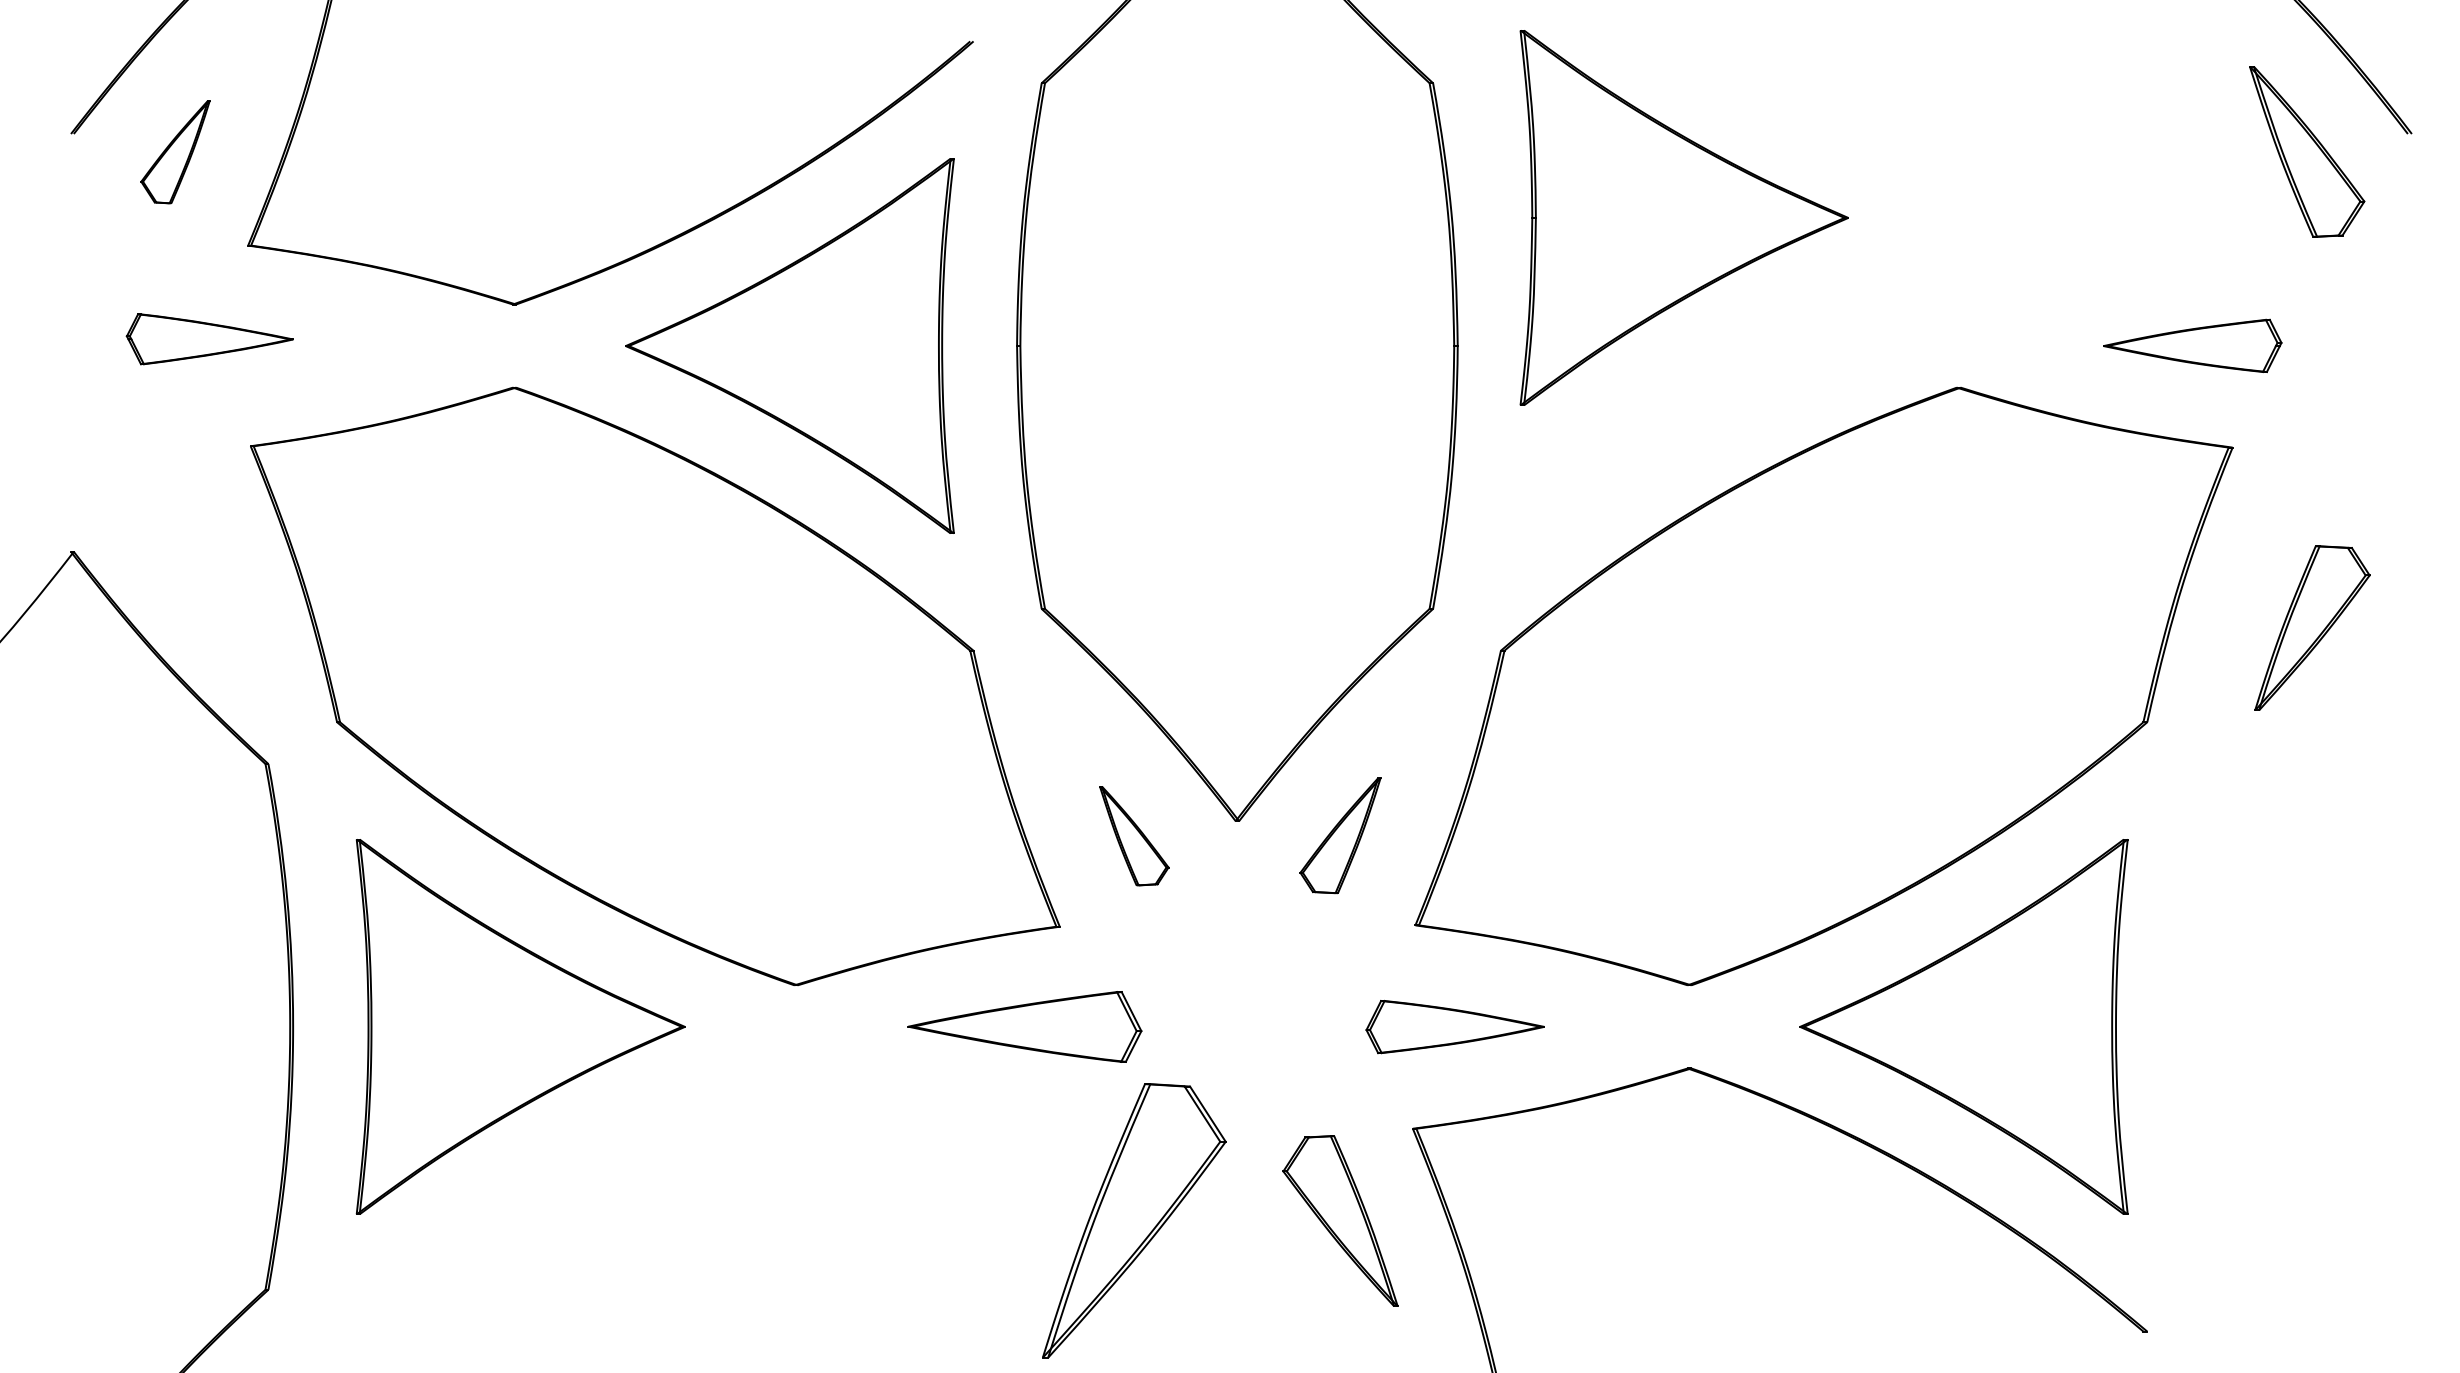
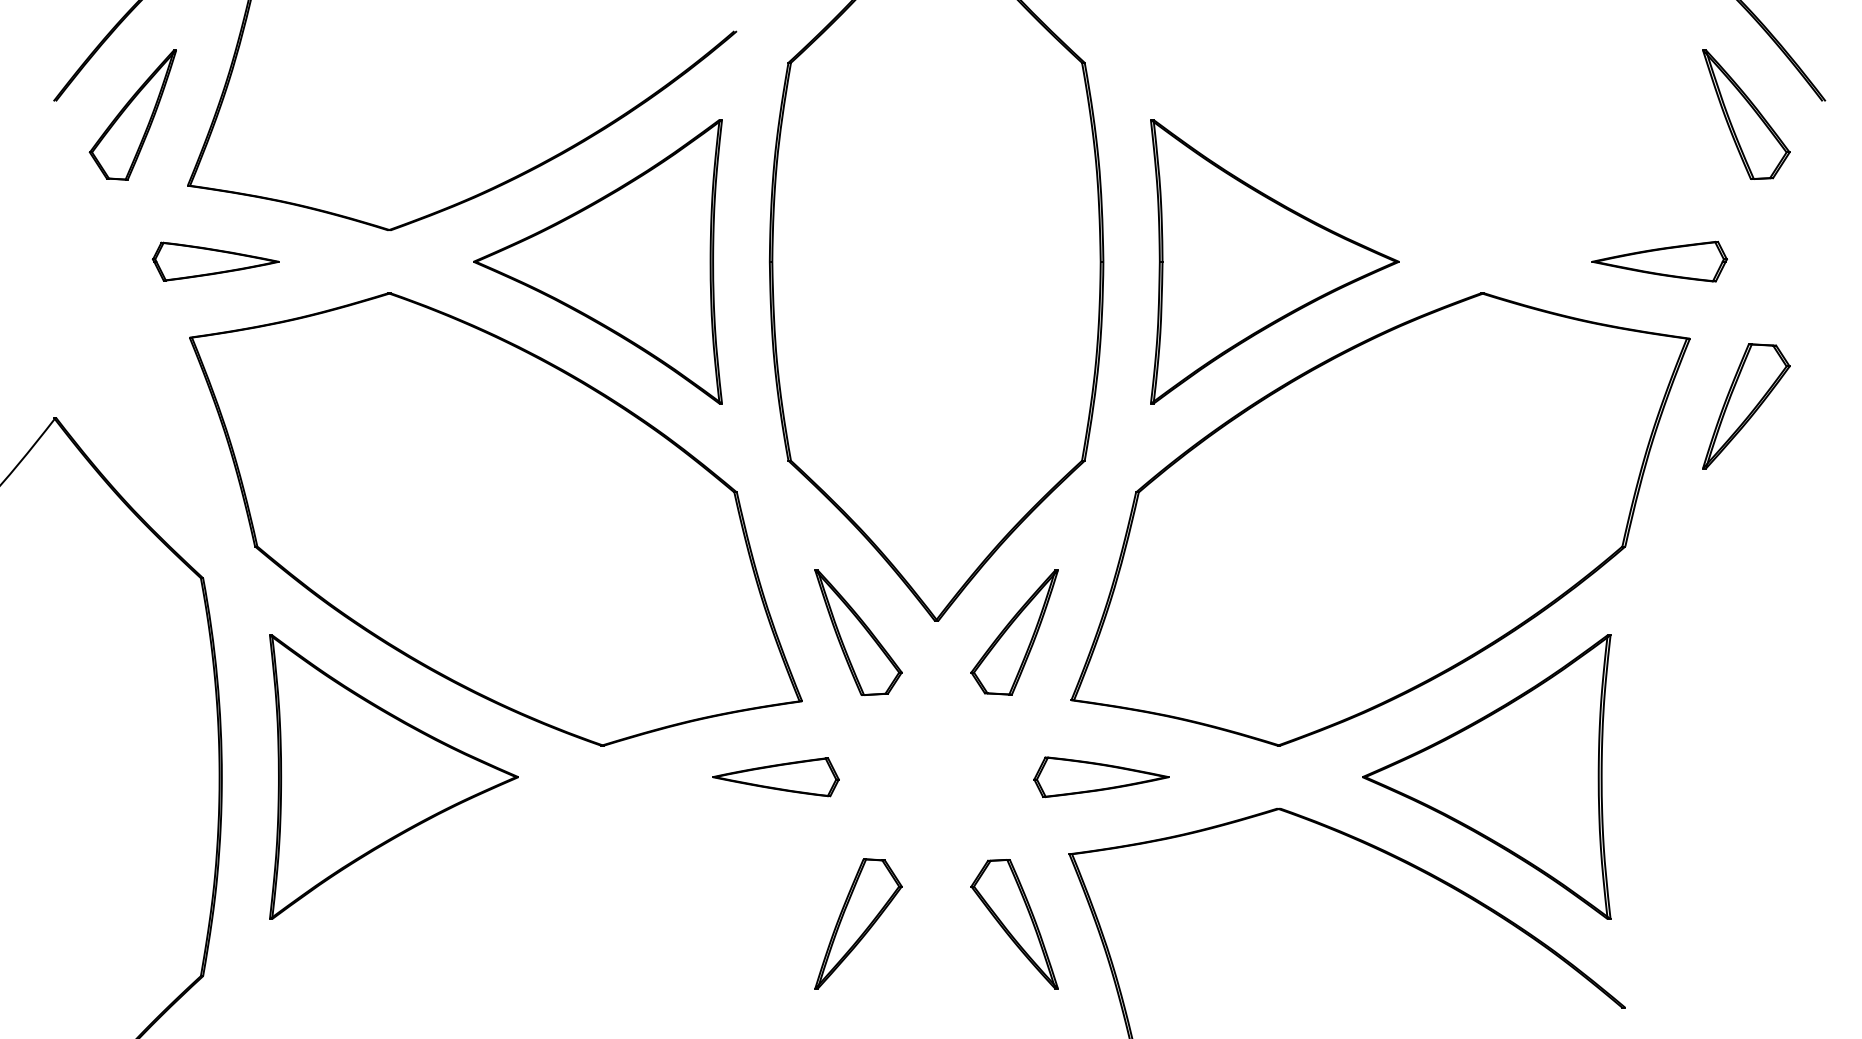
part: (175, 151) -> (132, 114), size x1.67
part: (1683, 217) -> (1274, 261), moved
part: (209, 339) -> (215, 261), moved
part: (2312, 628) -> (1746, 406), moved
part: (1134, 835) -> (858, 632), size x1.67
part: (1340, 835) -> (1014, 632), size x1.43
part: (1024, 1027) -> (775, 777), size x0.71
part: (1134, 1220) -> (858, 923), size x0.62

